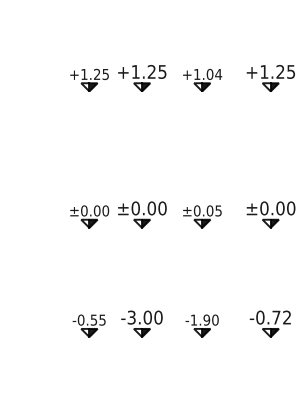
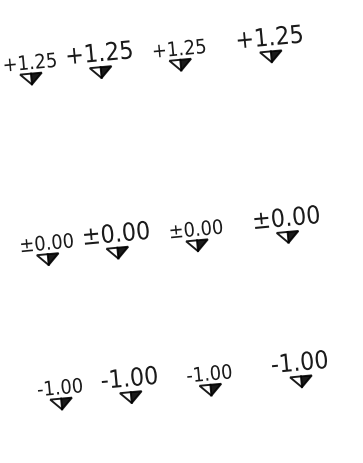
text: (214, 74) -> (195, 46), +1.04 -> +1.25
text: (218, 210) -> (217, 226), ±0.05 -> ±0.00
text: (131, 317) -> (115, 378), -3.00 -> -1.00
text: (273, 317) -> (303, 360), -0.72 -> -1.00
text: (91, 319) -> (62, 385), -0.55 -> -1.00
text: (206, 319) -> (214, 371), -1.90 -> -1.00

